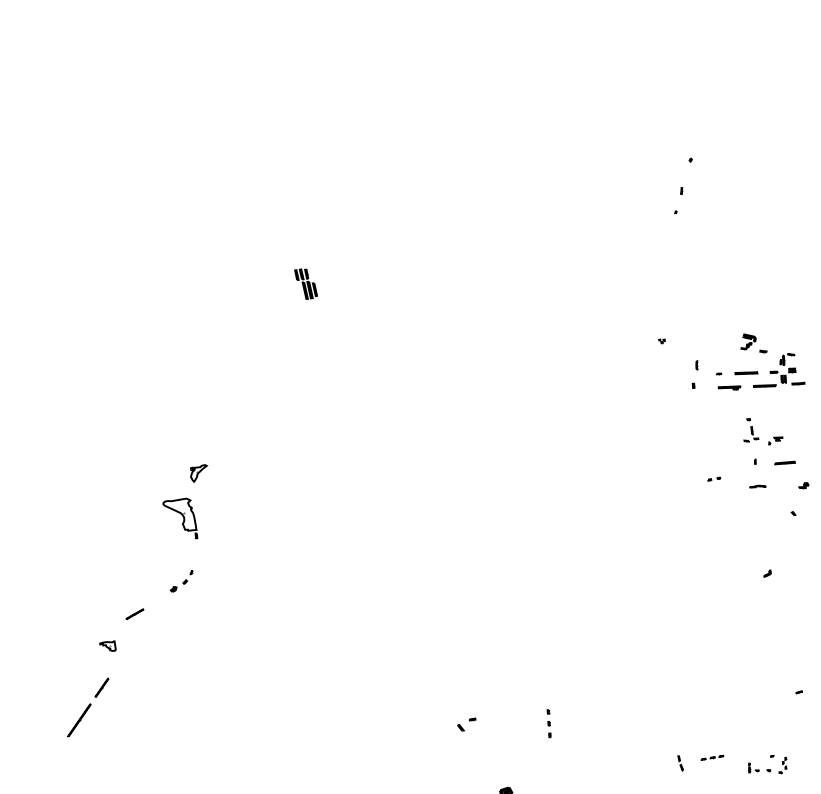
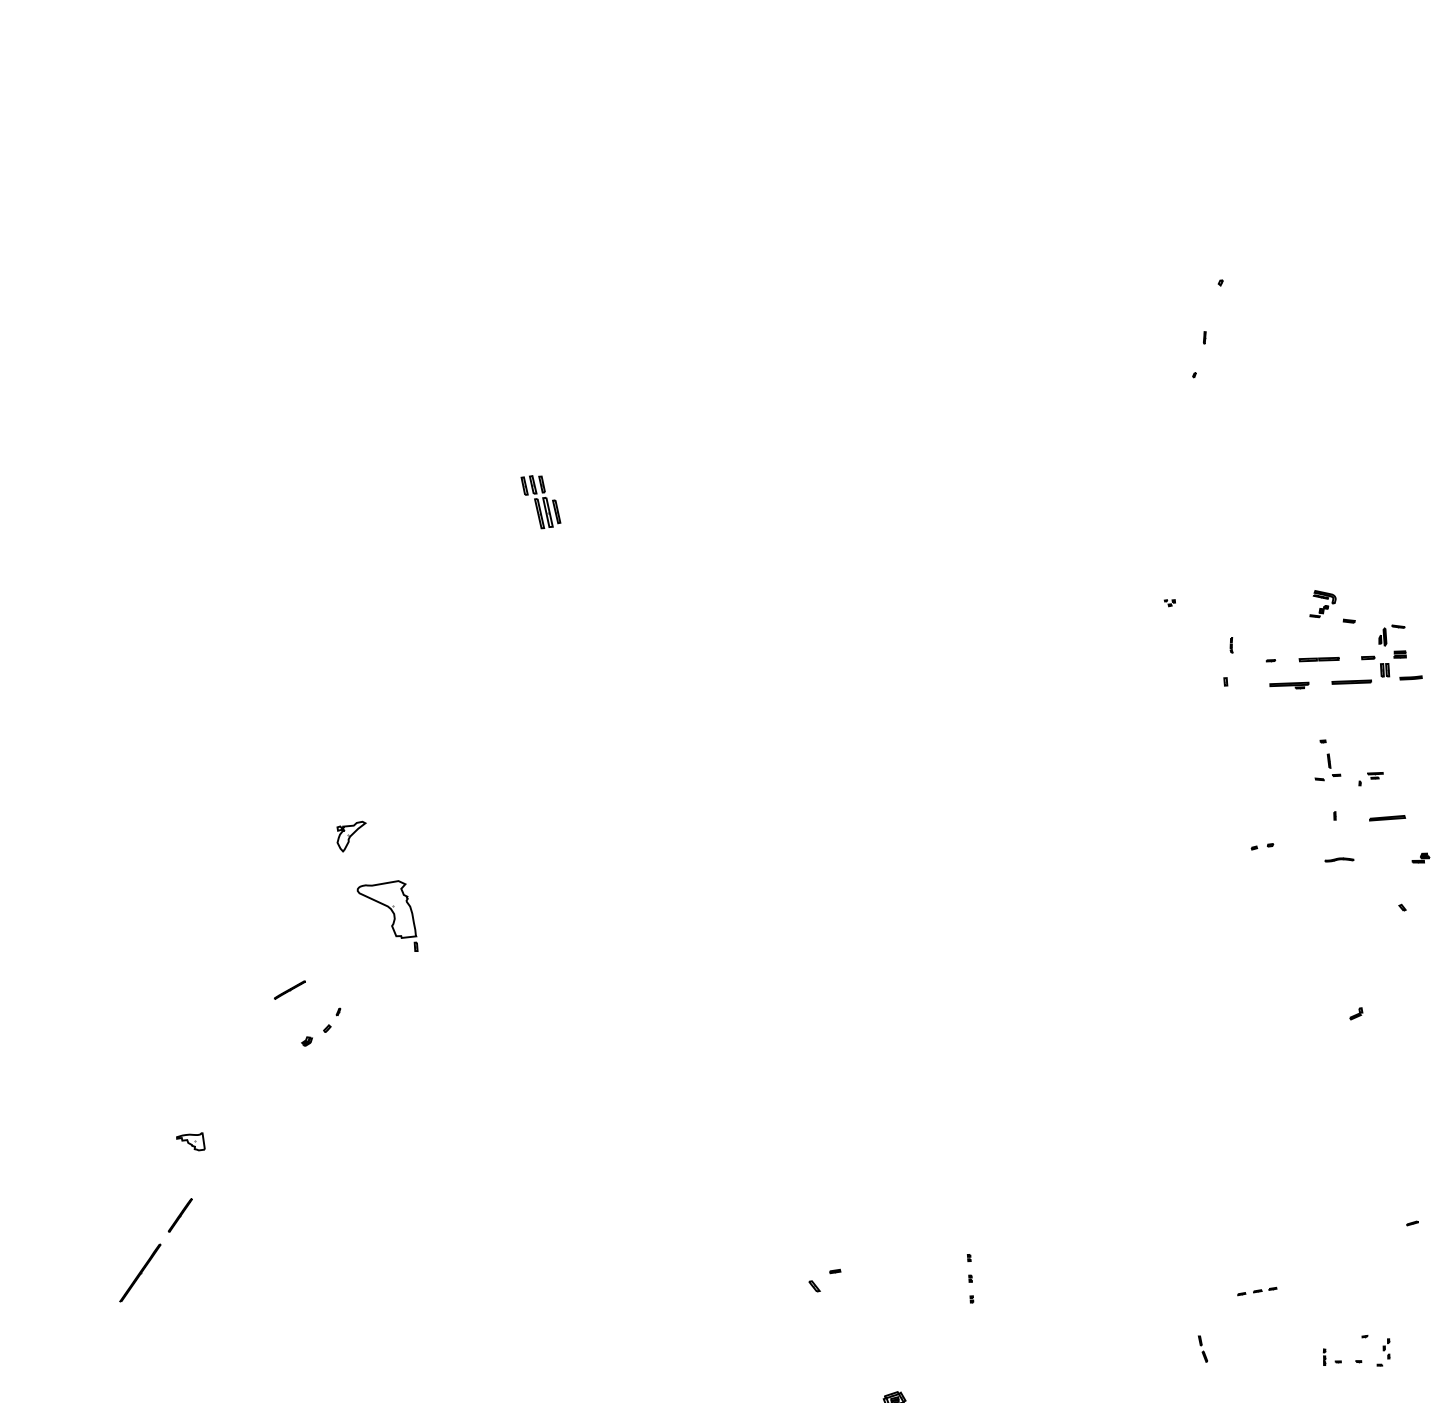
part: (180, 518) -> (387, 916), moved
line: (134, 613) -> (288, 988), moved
part: (712, 757) -> (1257, 1290), moved

